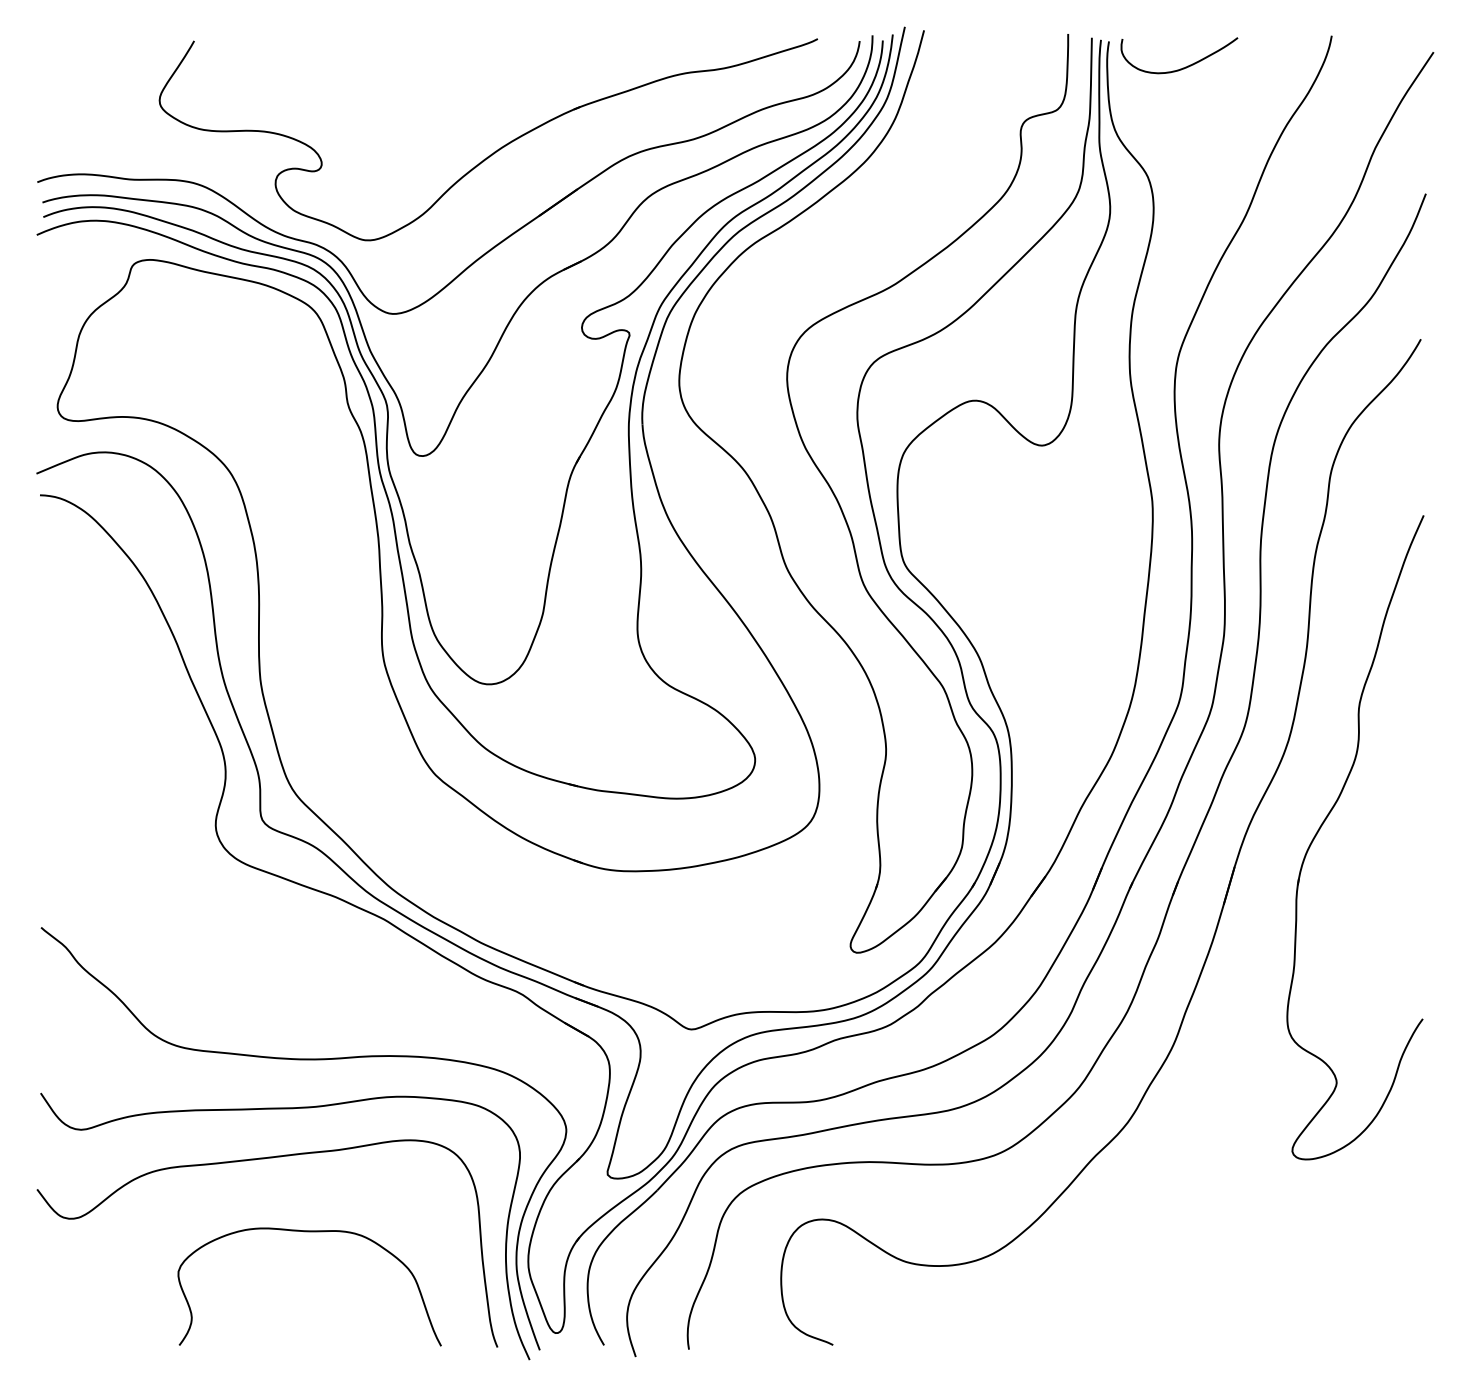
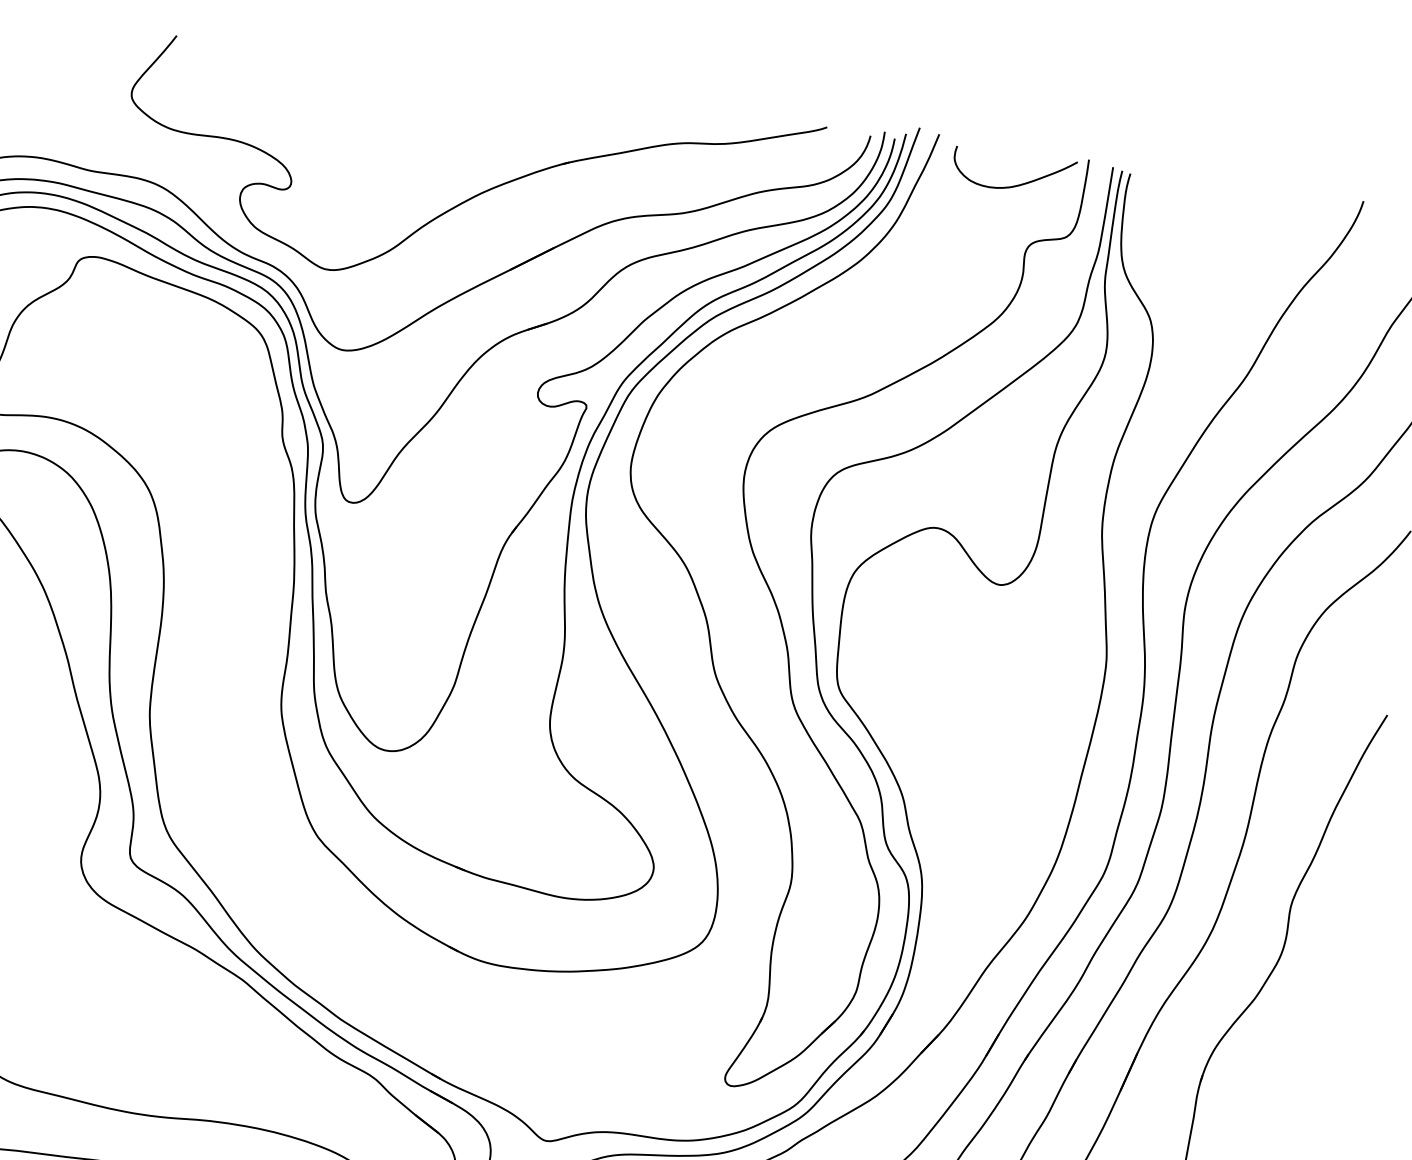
curve: (1185, 66) -> (1018, 184), moved

